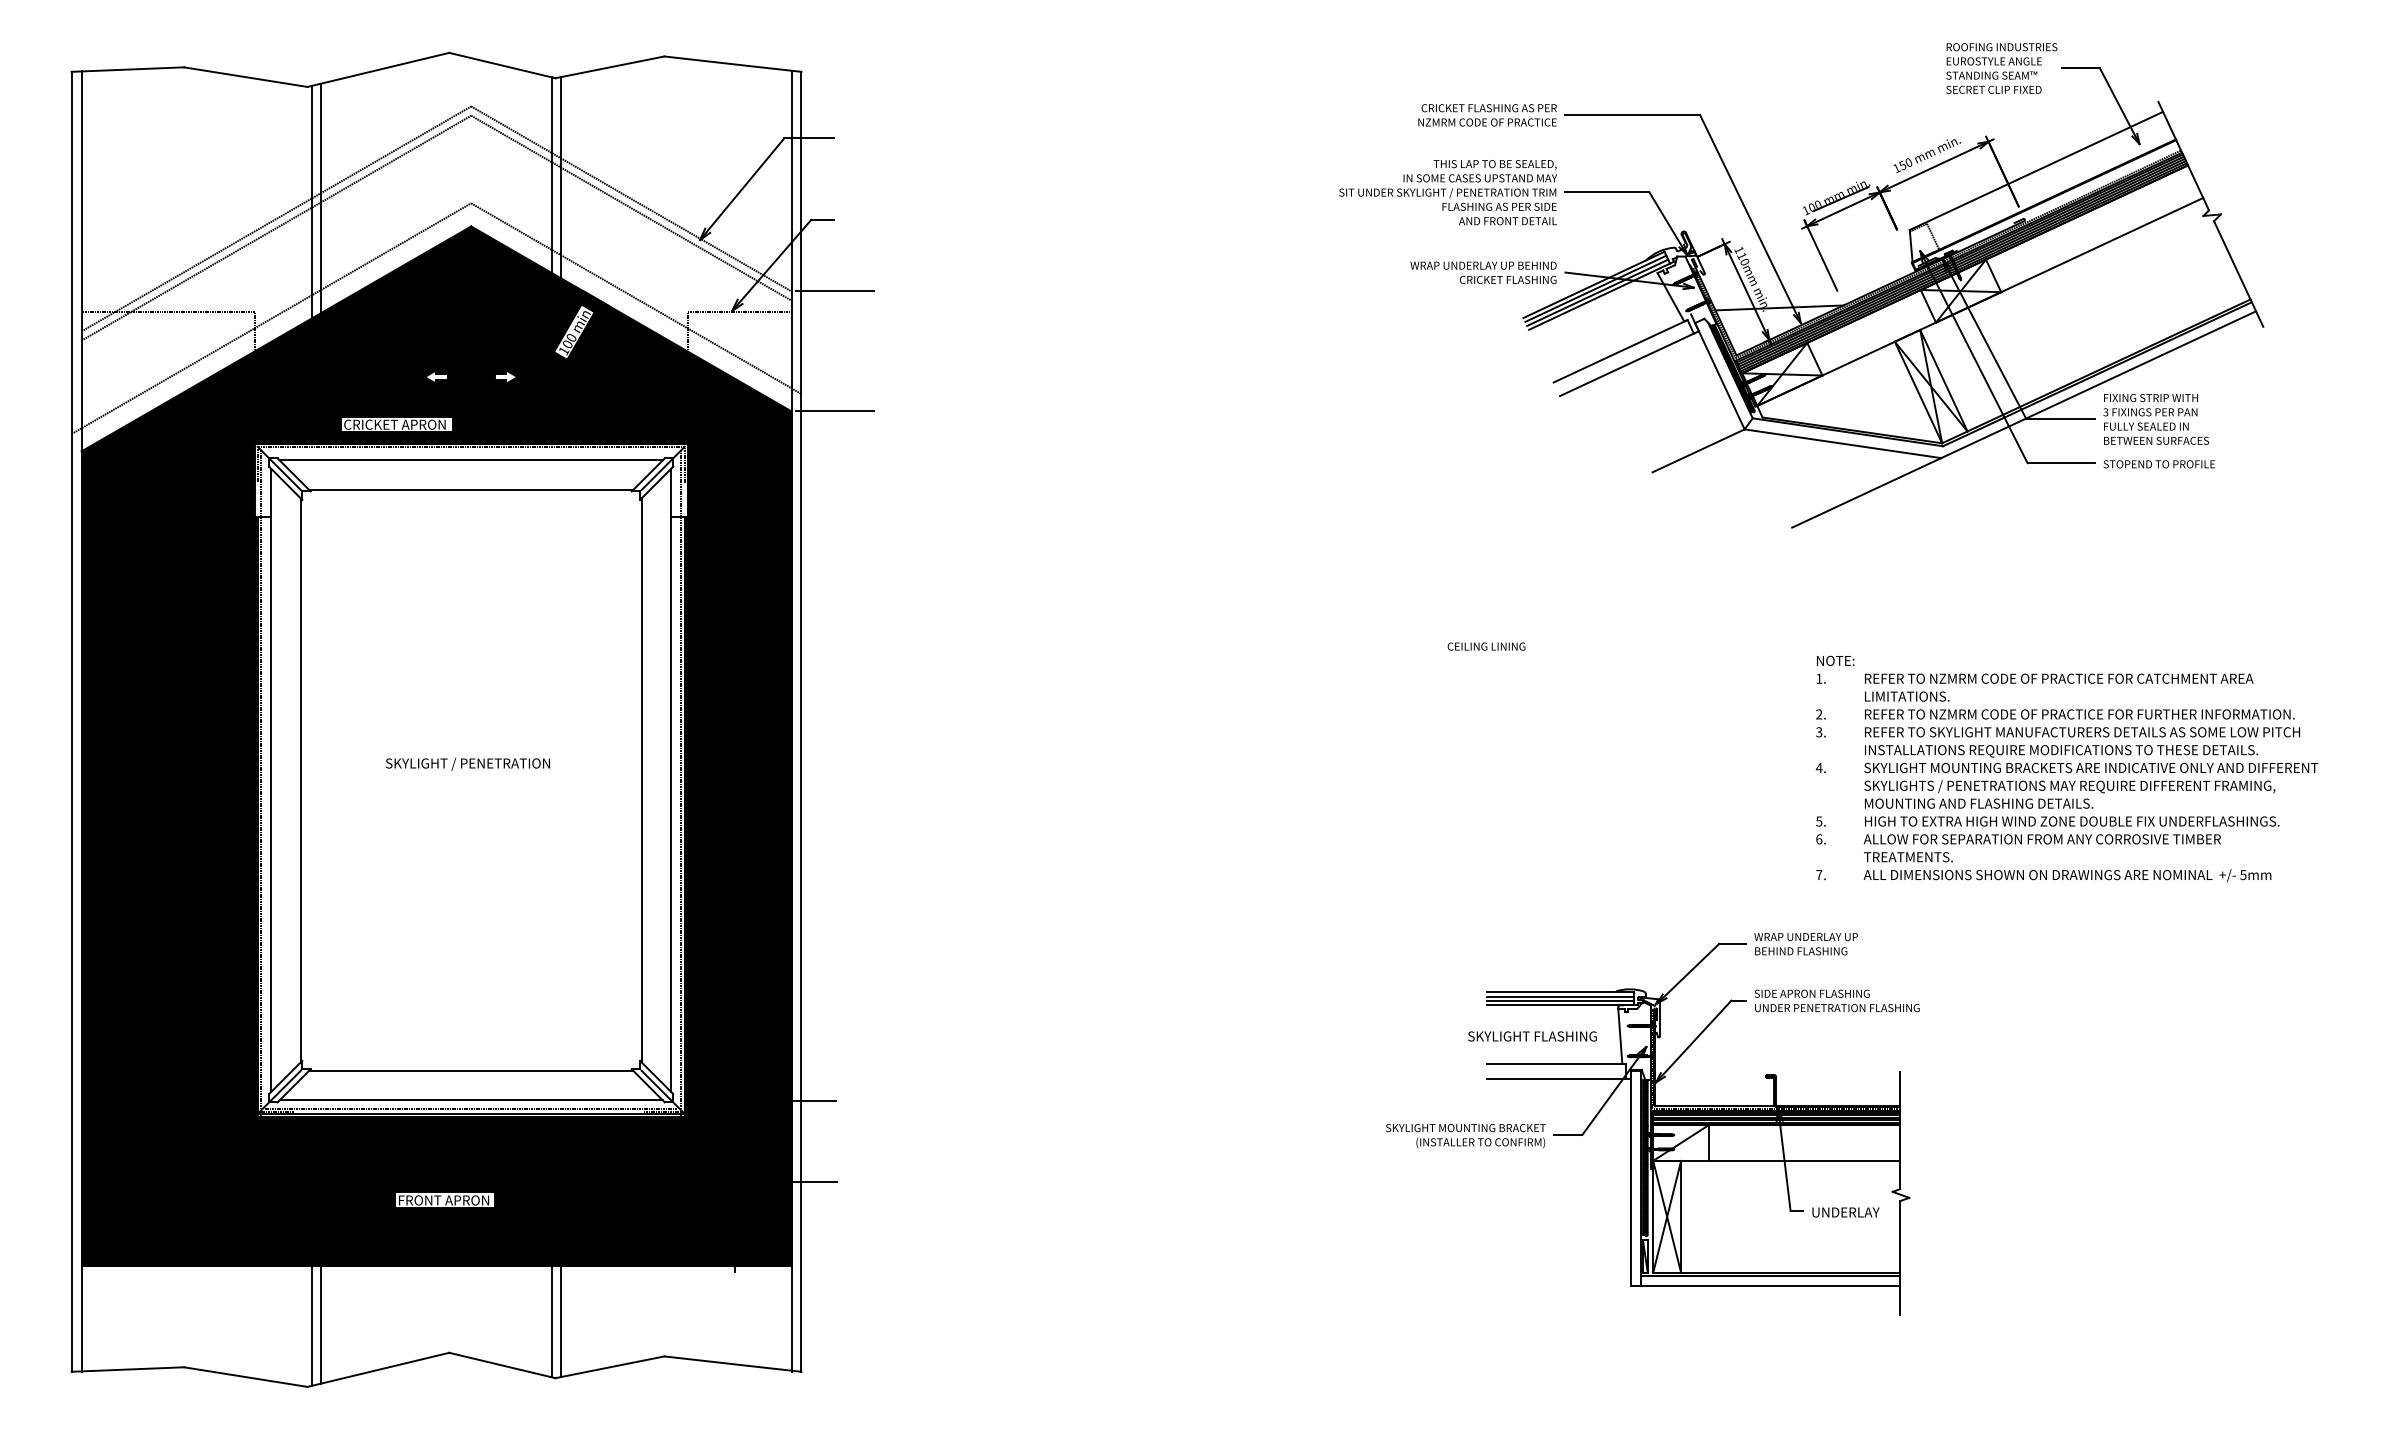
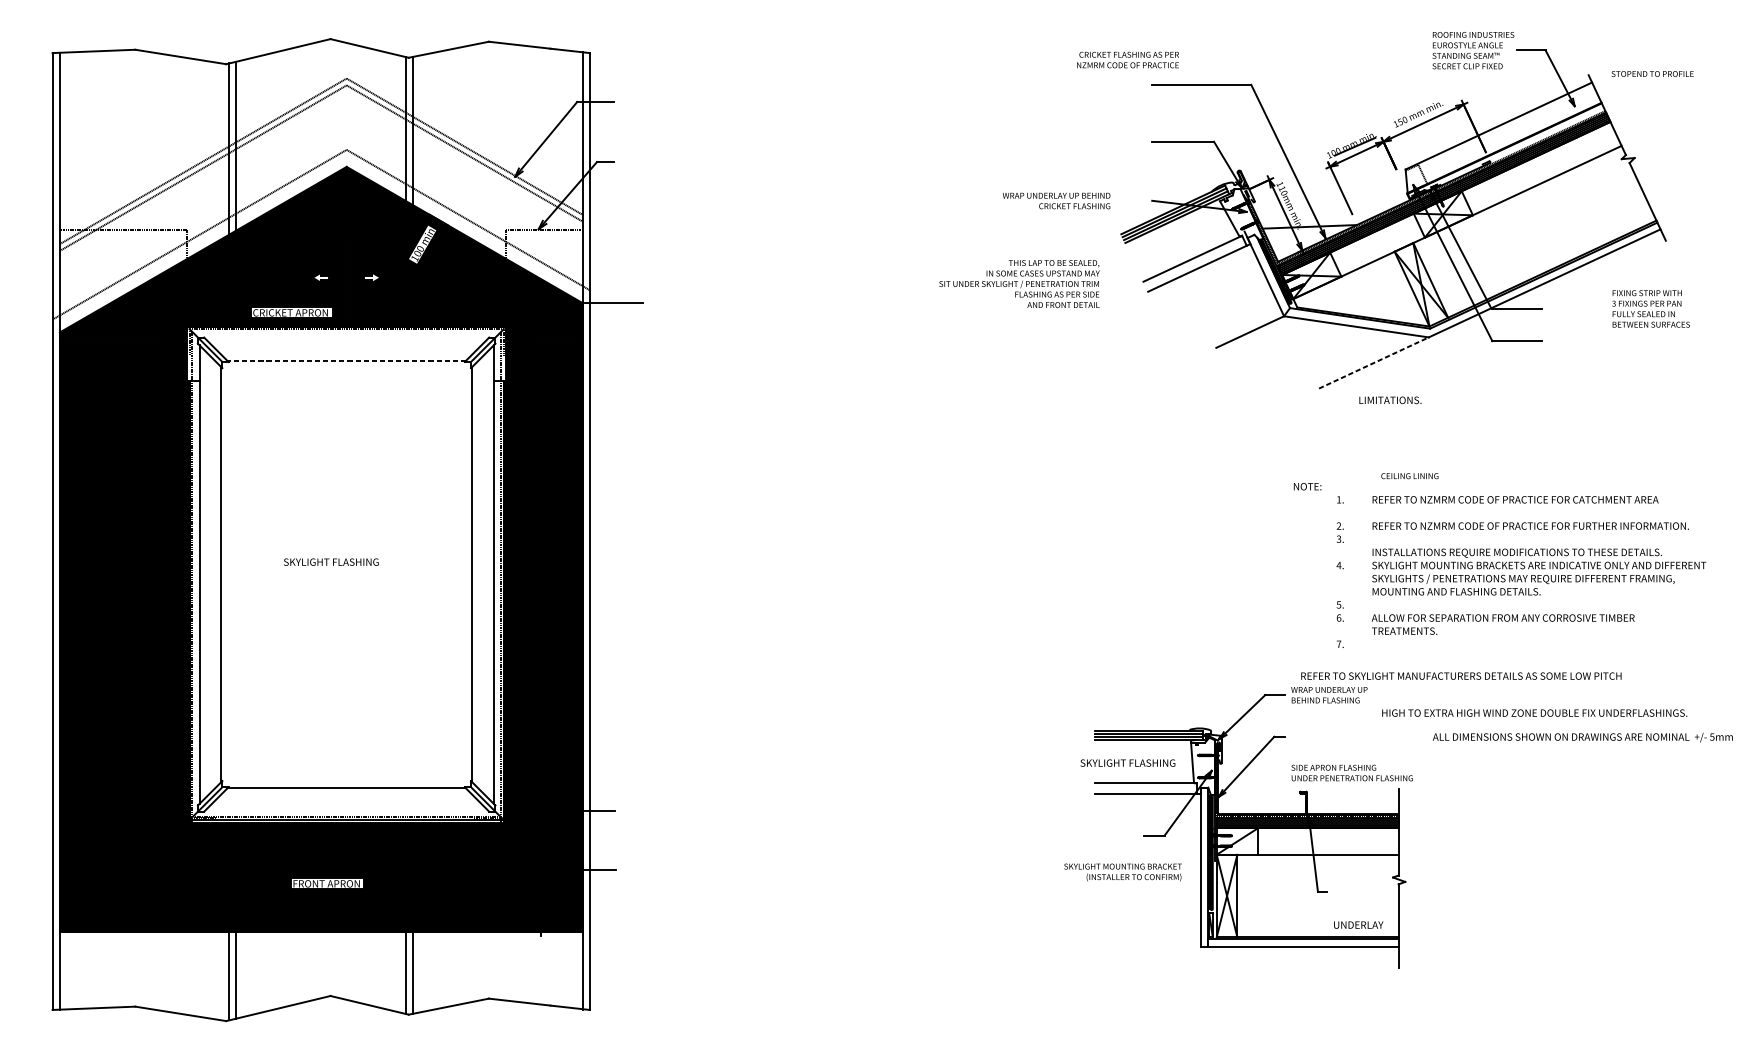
text: (1487, 115) -> (1127, 60), moved
text: (1448, 192) -> (1019, 283), moved
text: (1483, 272) -> (1056, 200), moved
line: (834, 291) -> (614, 214), removed
text: (2156, 419) -> (1651, 308), moved
line: (470, 460) -> (346, 339), removed
text: (2158, 464) -> (1652, 74), moved
line: (471, 490) -> (346, 361), solid -> dashed
line: (1867, 492) -> (1374, 362), solid -> dashed
text: (1486, 646) -> (1409, 476), moved
text: (1835, 660) -> (1307, 486), moved
text: (1907, 696) -> (1390, 400), moved
text: (2082, 732) -> (1461, 676), moved
text: (500, 763) -> (368, 562), SKYLIGHT / PENETRATION -> SKYLIGHT FLASHING
text: (2072, 821) -> (1534, 713), moved
text: (2067, 875) -> (1582, 737), moved
text: (1836, 1000) -> (1351, 772), moved
line: (470, 1100) -> (346, 810), removed
text: (1465, 1136) -> (1122, 872), moved
text: (1845, 1212) -> (1358, 925), moved

